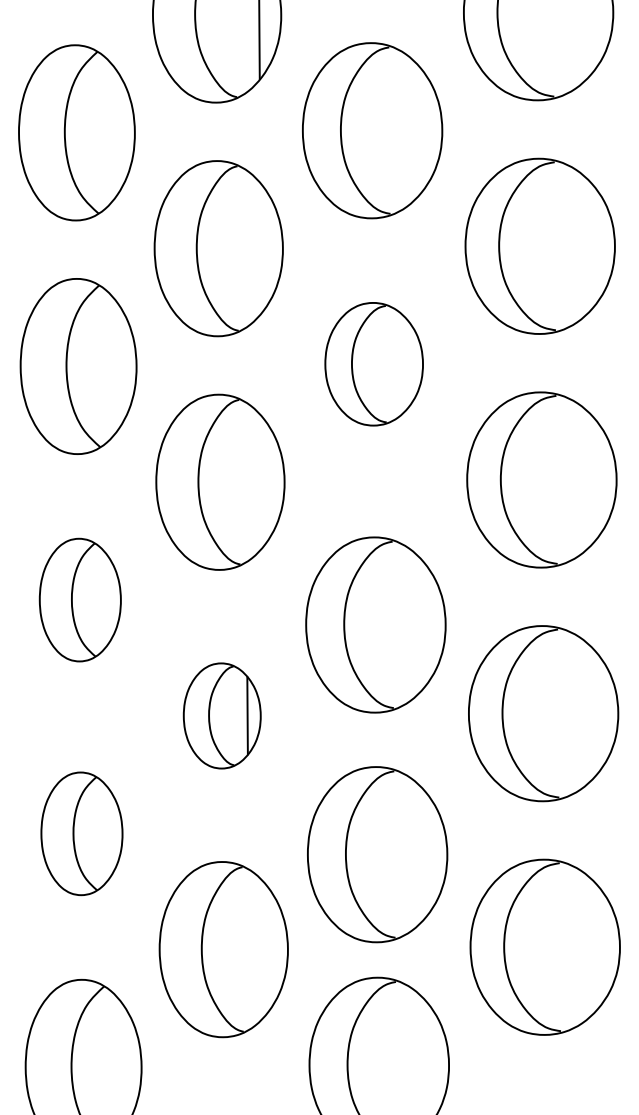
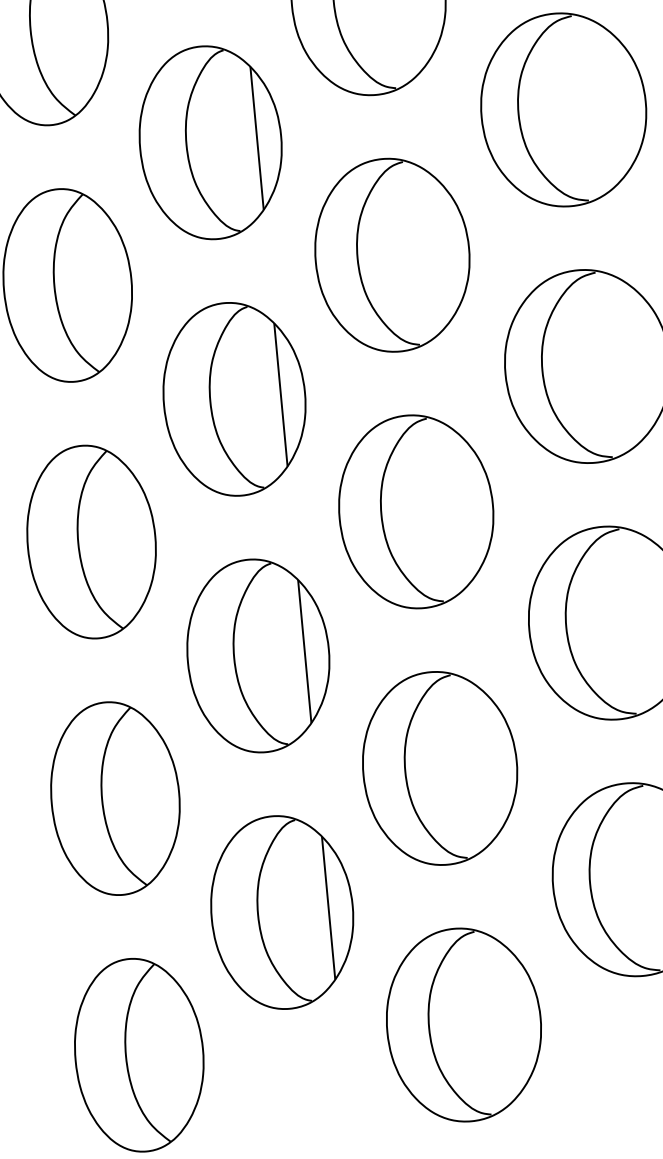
line: (260, 248) -> (256, 138), added
part: (373, 363) -> (391, 254), size x1.43
line: (262, 481) -> (280, 394), added
part: (80, 599) -> (91, 541), size x1.43
part: (375, 624) -> (415, 511), moved
part: (222, 715) -> (258, 655), size x1.67
part: (81, 833) -> (114, 798), size x1.43
part: (377, 854) -> (440, 768), moved
line: (265, 949) -> (328, 908), added

